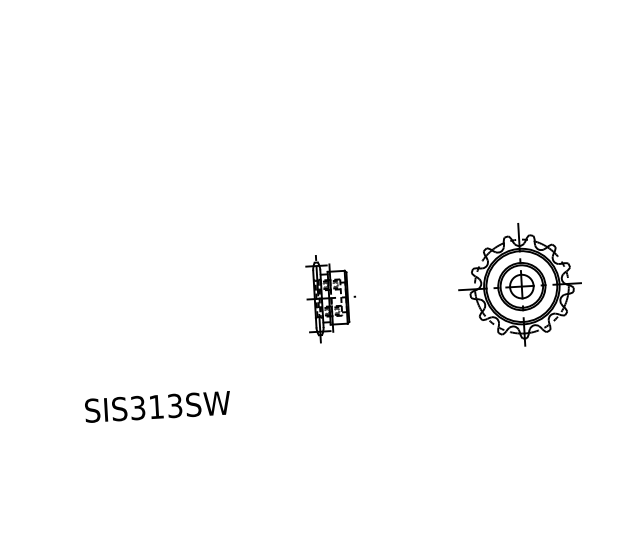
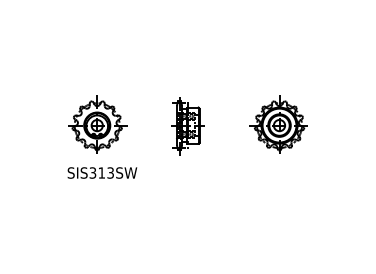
part: (329, 299) -> (187, 126), size x1.43
part: (141, 306) -> (97, 124), added

